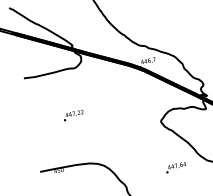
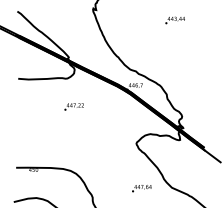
text: (72, 115) -> (73, 106), moved

